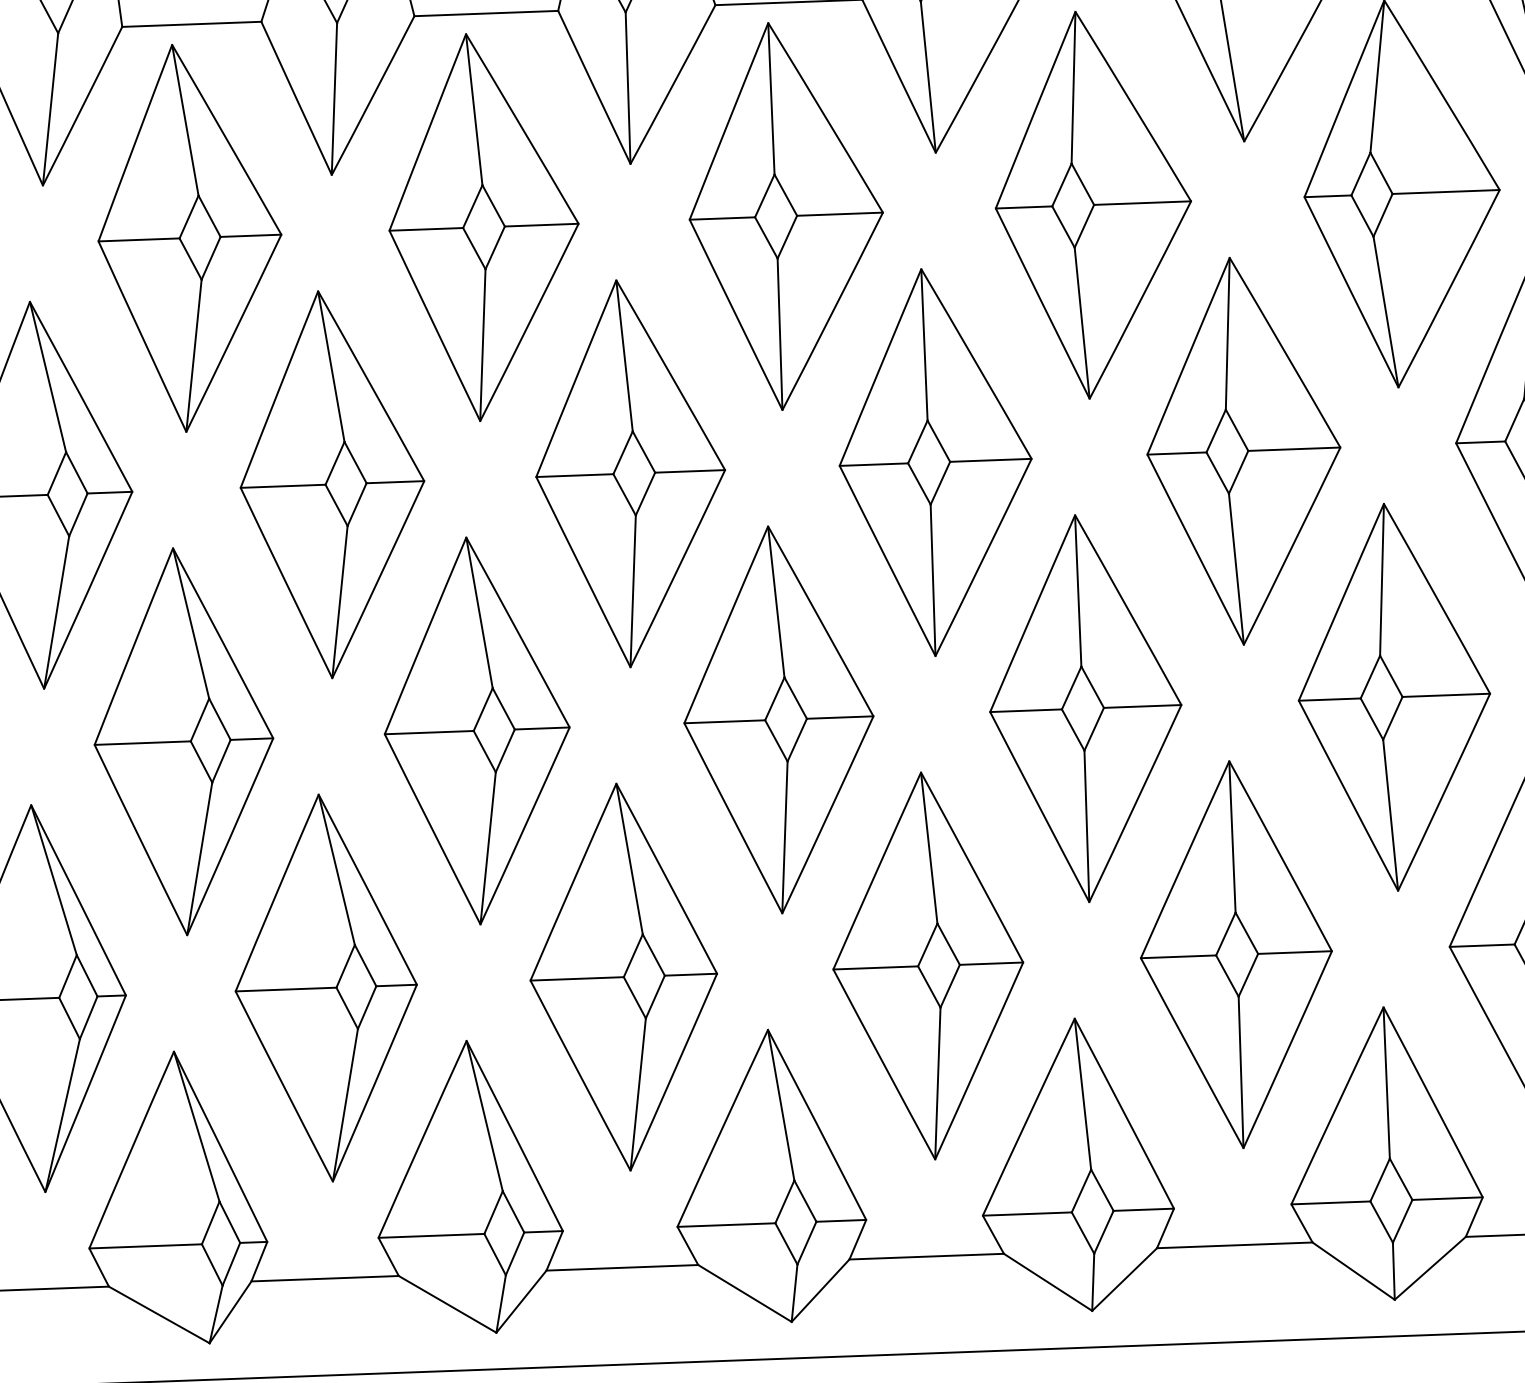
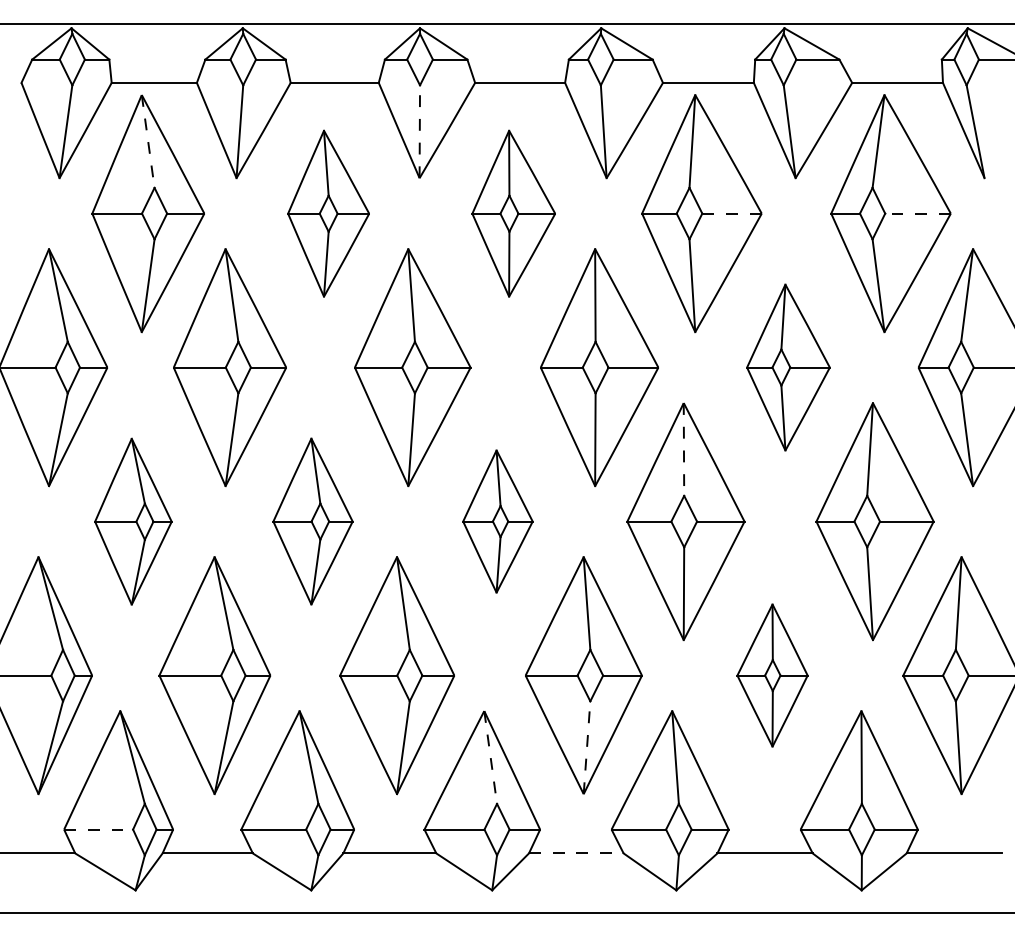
line: (627, 87) -> (419, 131), solid -> dashed
line: (185, 120) -> (148, 141), solid -> dashed
line: (1446, 191) -> (918, 213), solid -> dashed
line: (1143, 202) -> (732, 213), solid -> dashed
part: (785, 215) -> (513, 213), size x0.7
part: (483, 227) -> (328, 213), size x0.7
part: (1243, 450) -> (788, 367), size x0.7
line: (1077, 590) -> (683, 449), solid -> dashed
part: (778, 719) -> (497, 521), size x0.6
part: (476, 730) -> (312, 521), size x0.7
part: (184, 741) -> (133, 521), size x0.7
part: (1236, 954) -> (772, 675), size x0.6
line: (938, 1083) -> (587, 747), solid -> dashed
line: (780, 1105) -> (490, 757), solid -> dashed
line: (147, 1246) -> (99, 829), solid -> dashed
line: (927, 1256) -> (576, 853), solid -> dashed

